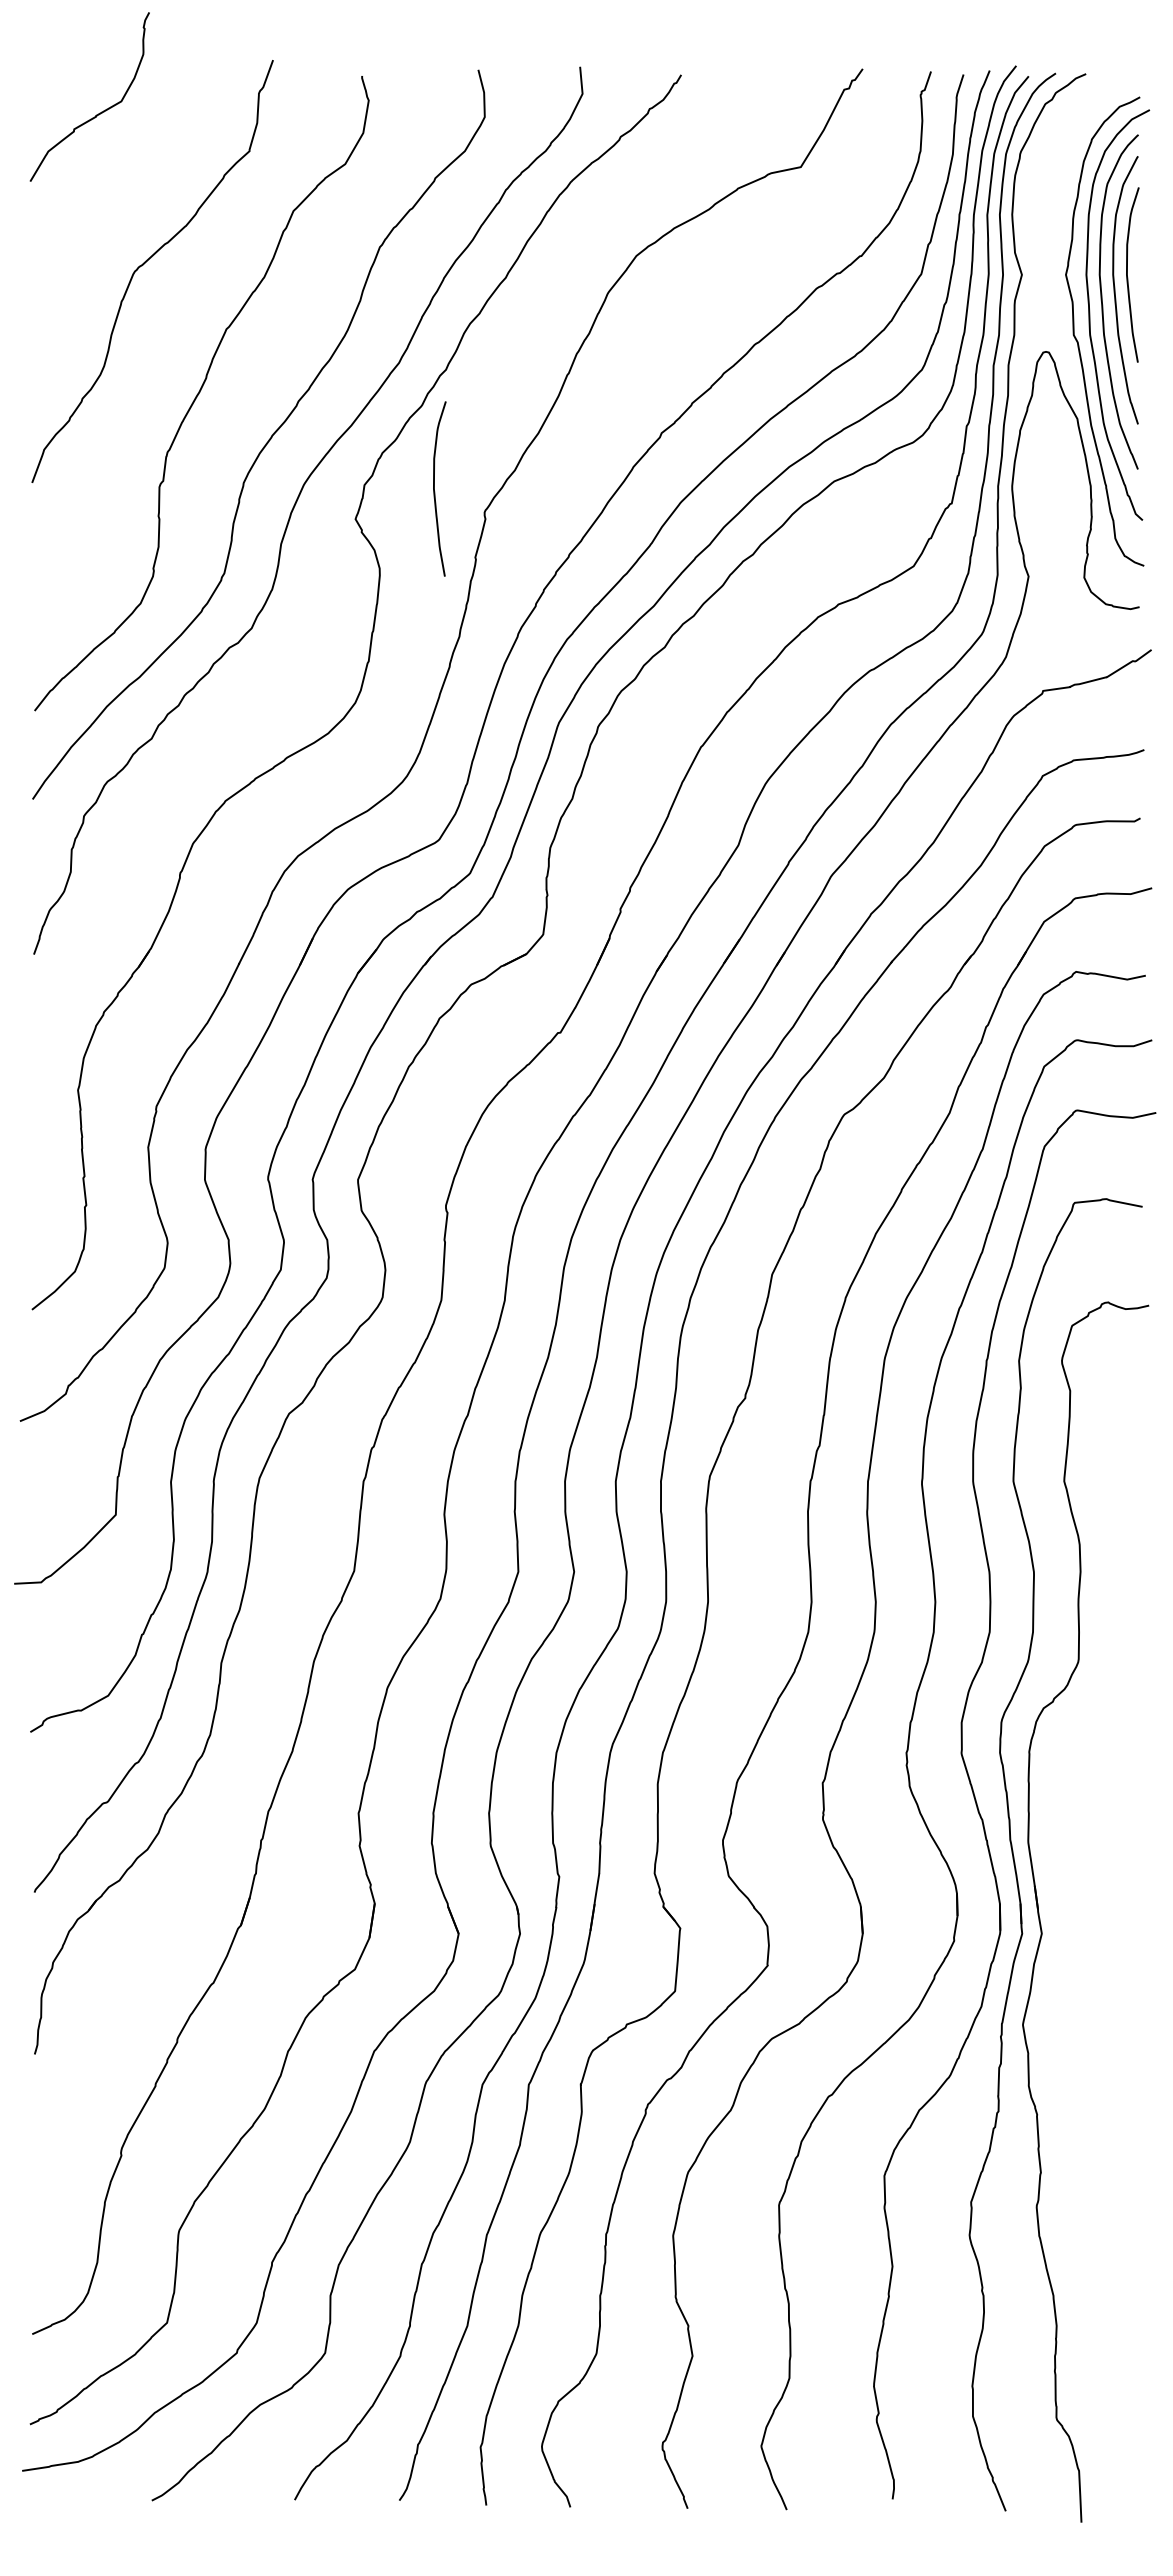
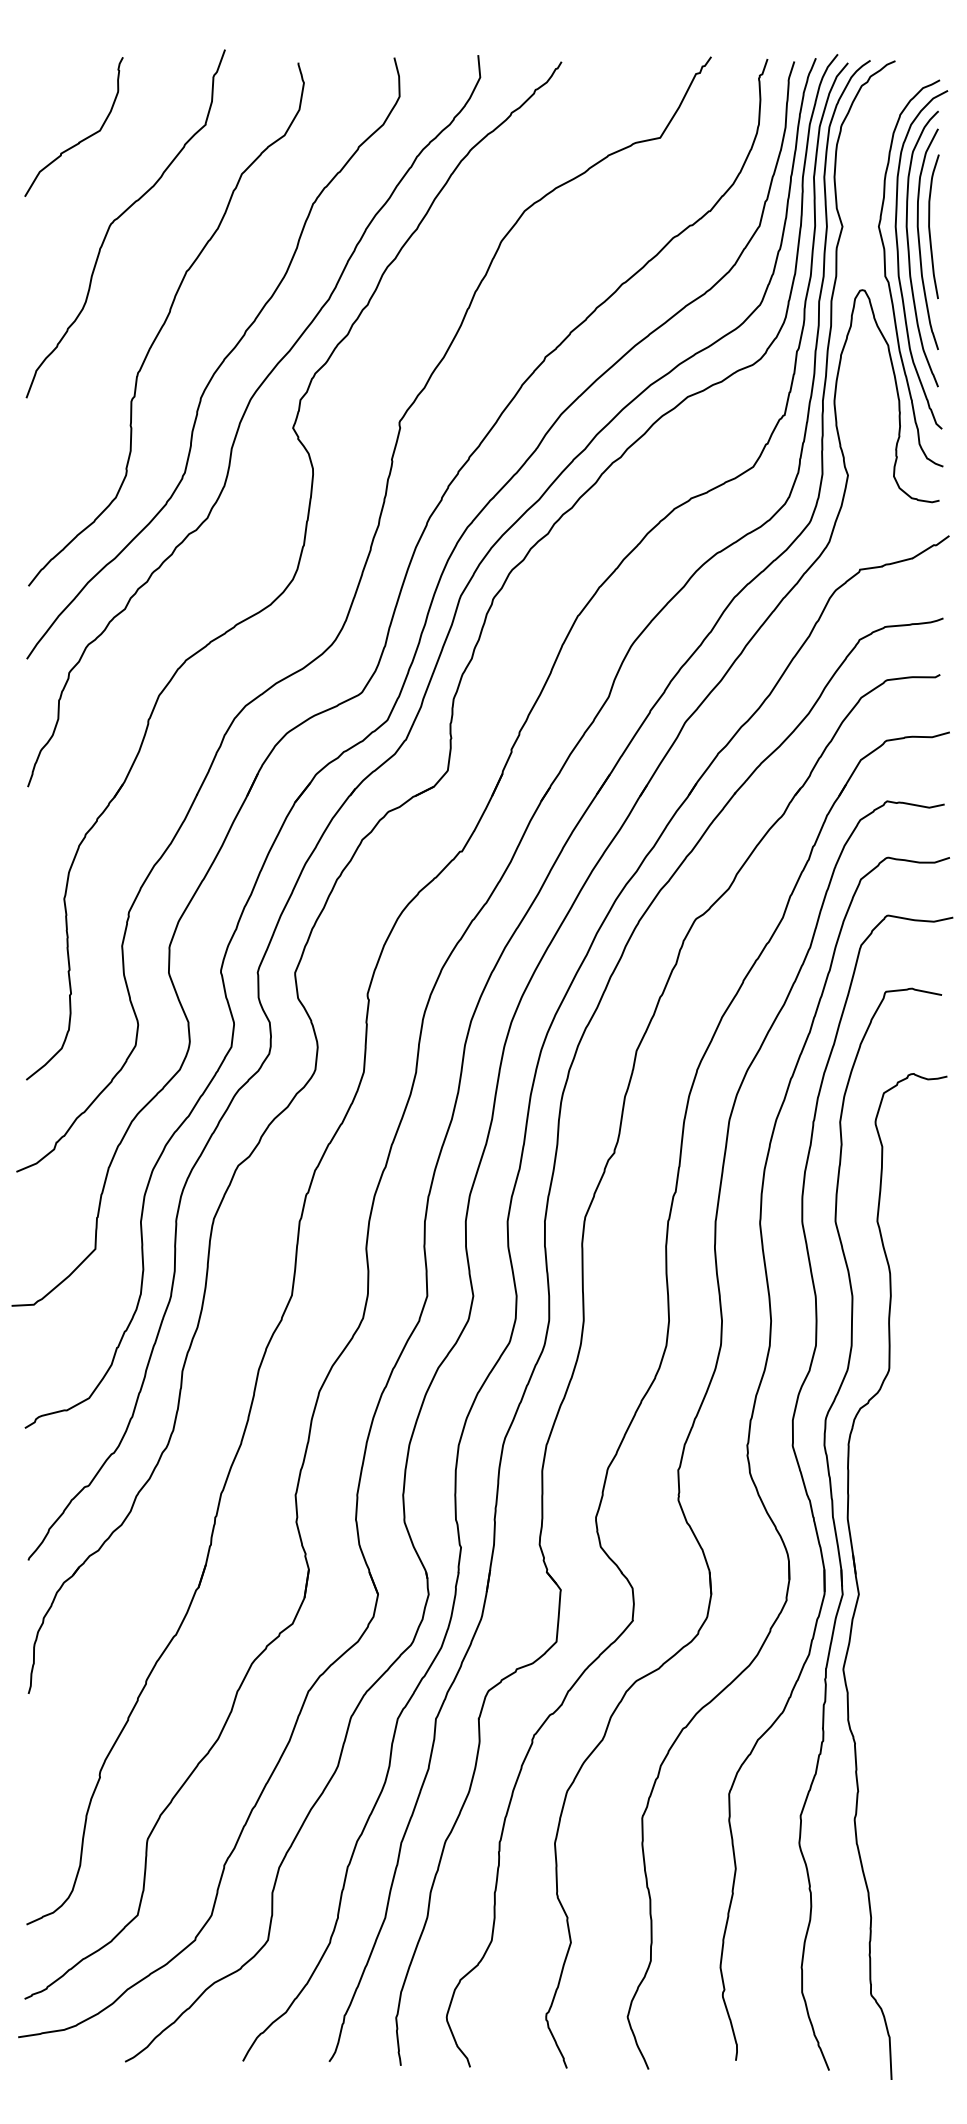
curve: (99, 112) -> (81, 139), moved
curve: (434, 488) -> (358, 402), removed

